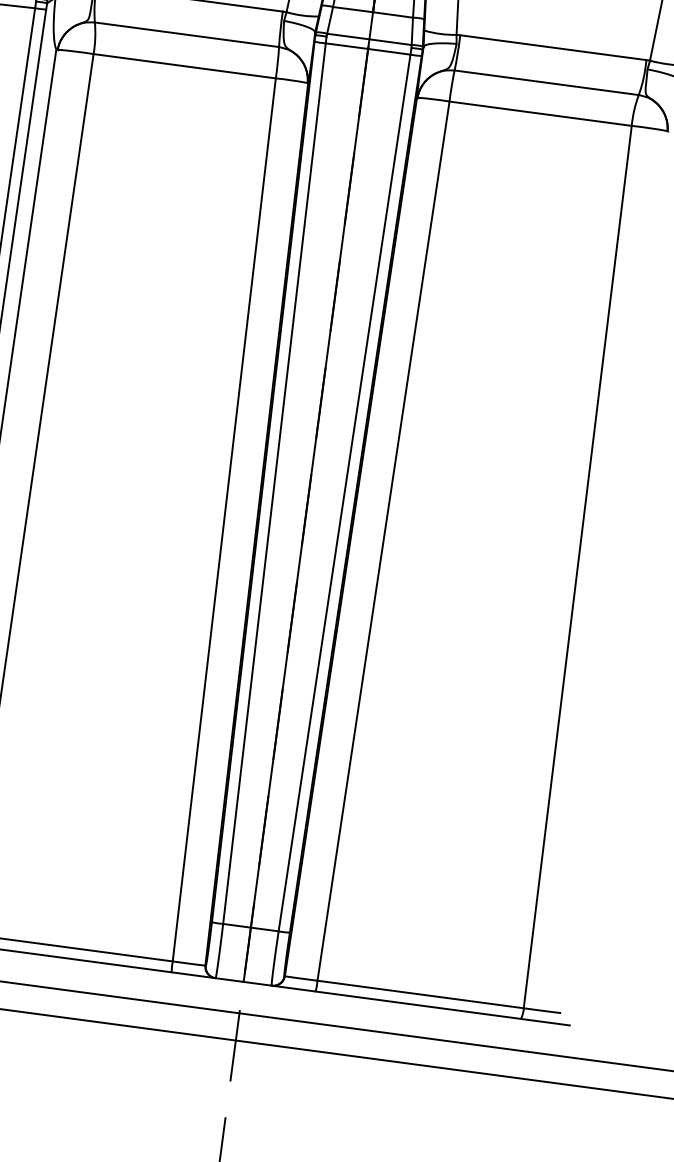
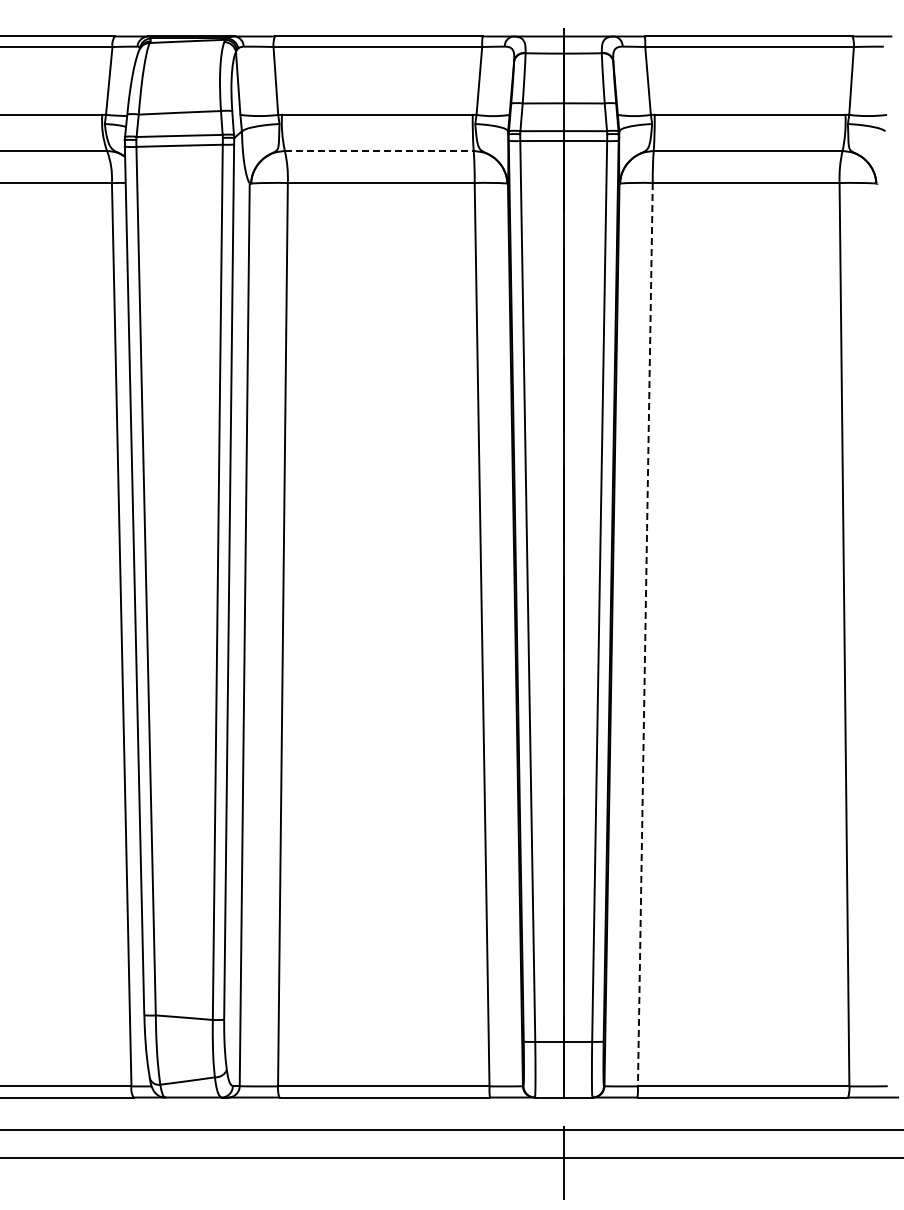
line: (187, 35) -> (379, 151), solid -> dashed
line: (383, 539) -> (645, 633), solid -> dashed

